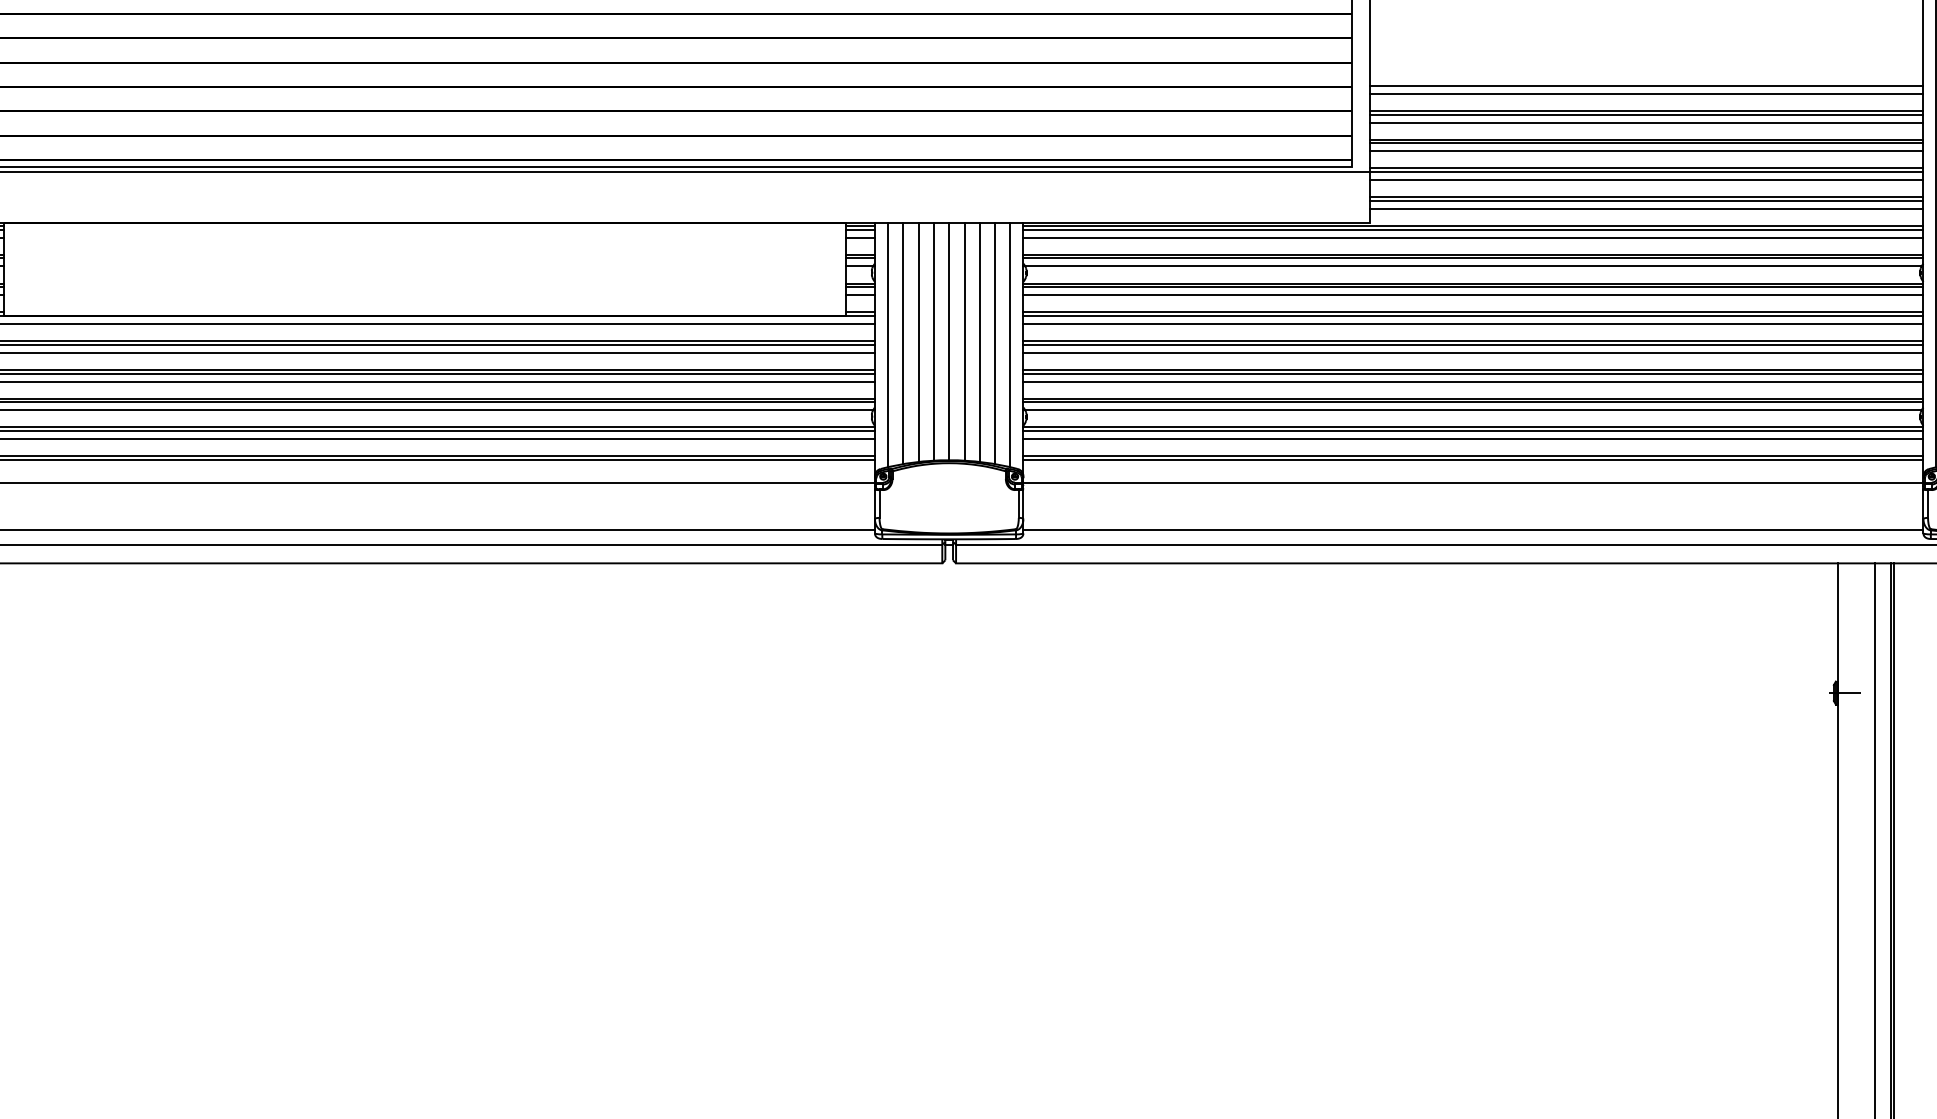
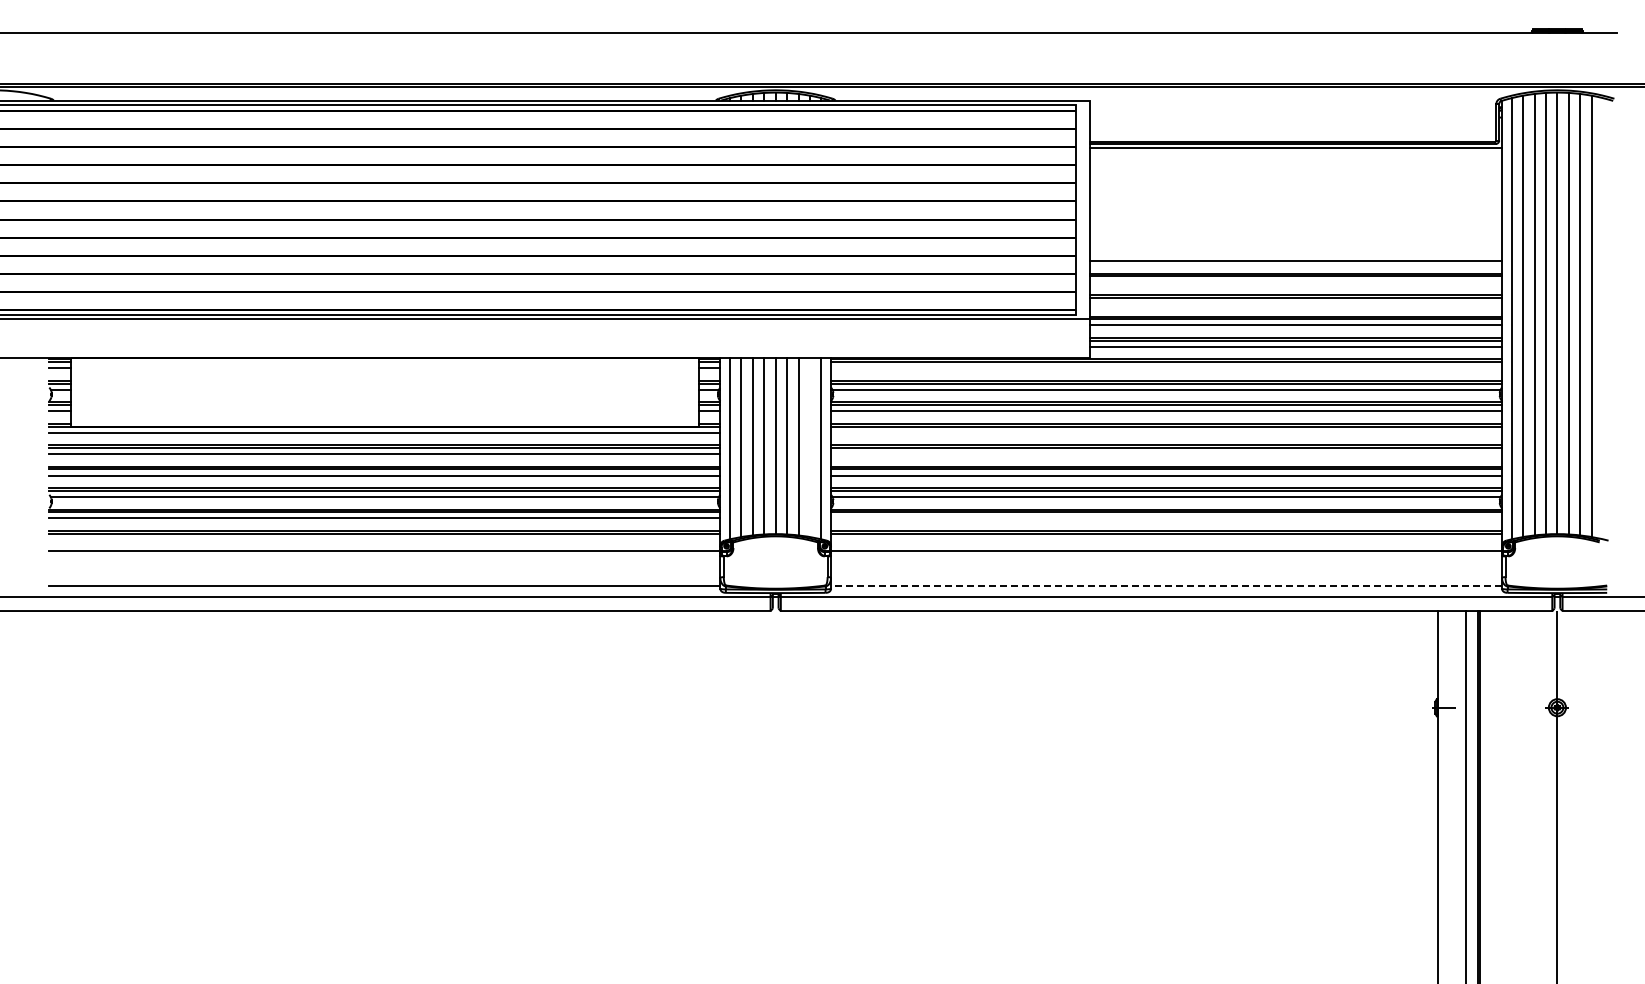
line: (1646, 85) -> (1295, 254), removed
line: (1646, 122) -> (1295, 282), removed
line: (1646, 150) -> (1295, 303), removed
line: (1473, 238) -> (1166, 368), removed
line: (1473, 323) -> (1166, 432), removed
line: (994, 344) -> (809, 447), removed
line: (1473, 353) -> (1166, 454), removed
line: (1473, 439) -> (1166, 518), removed
line: (1473, 530) -> (1166, 586), solid -> dashed

